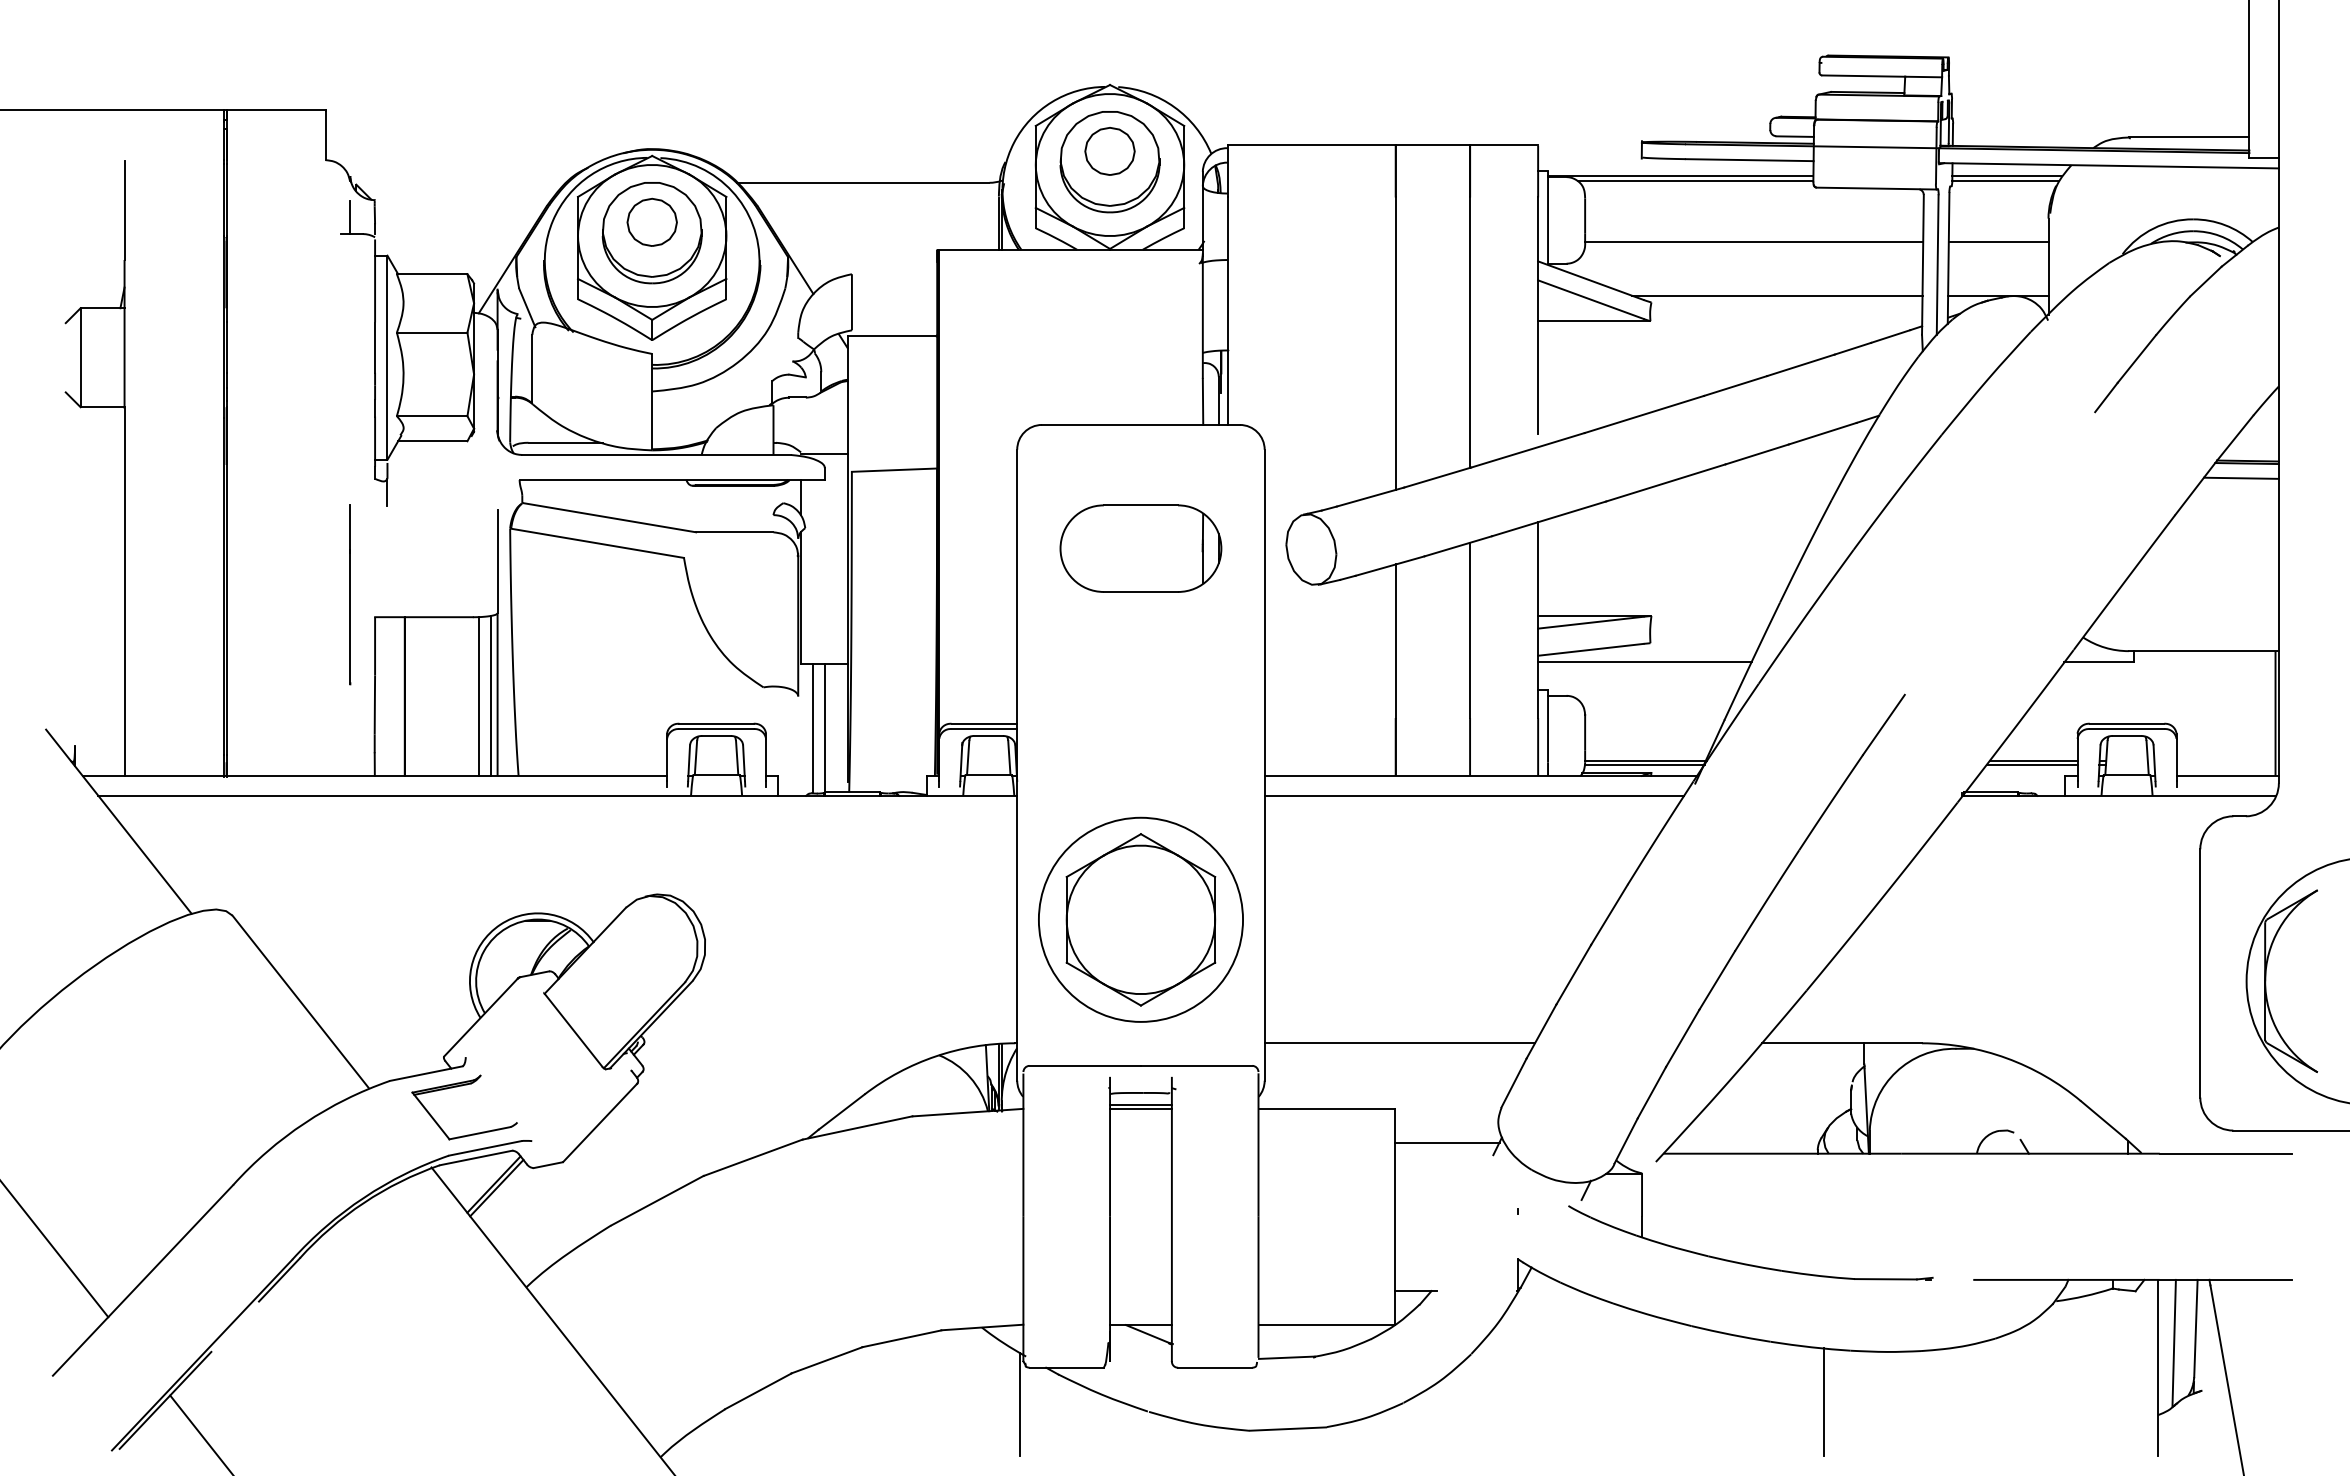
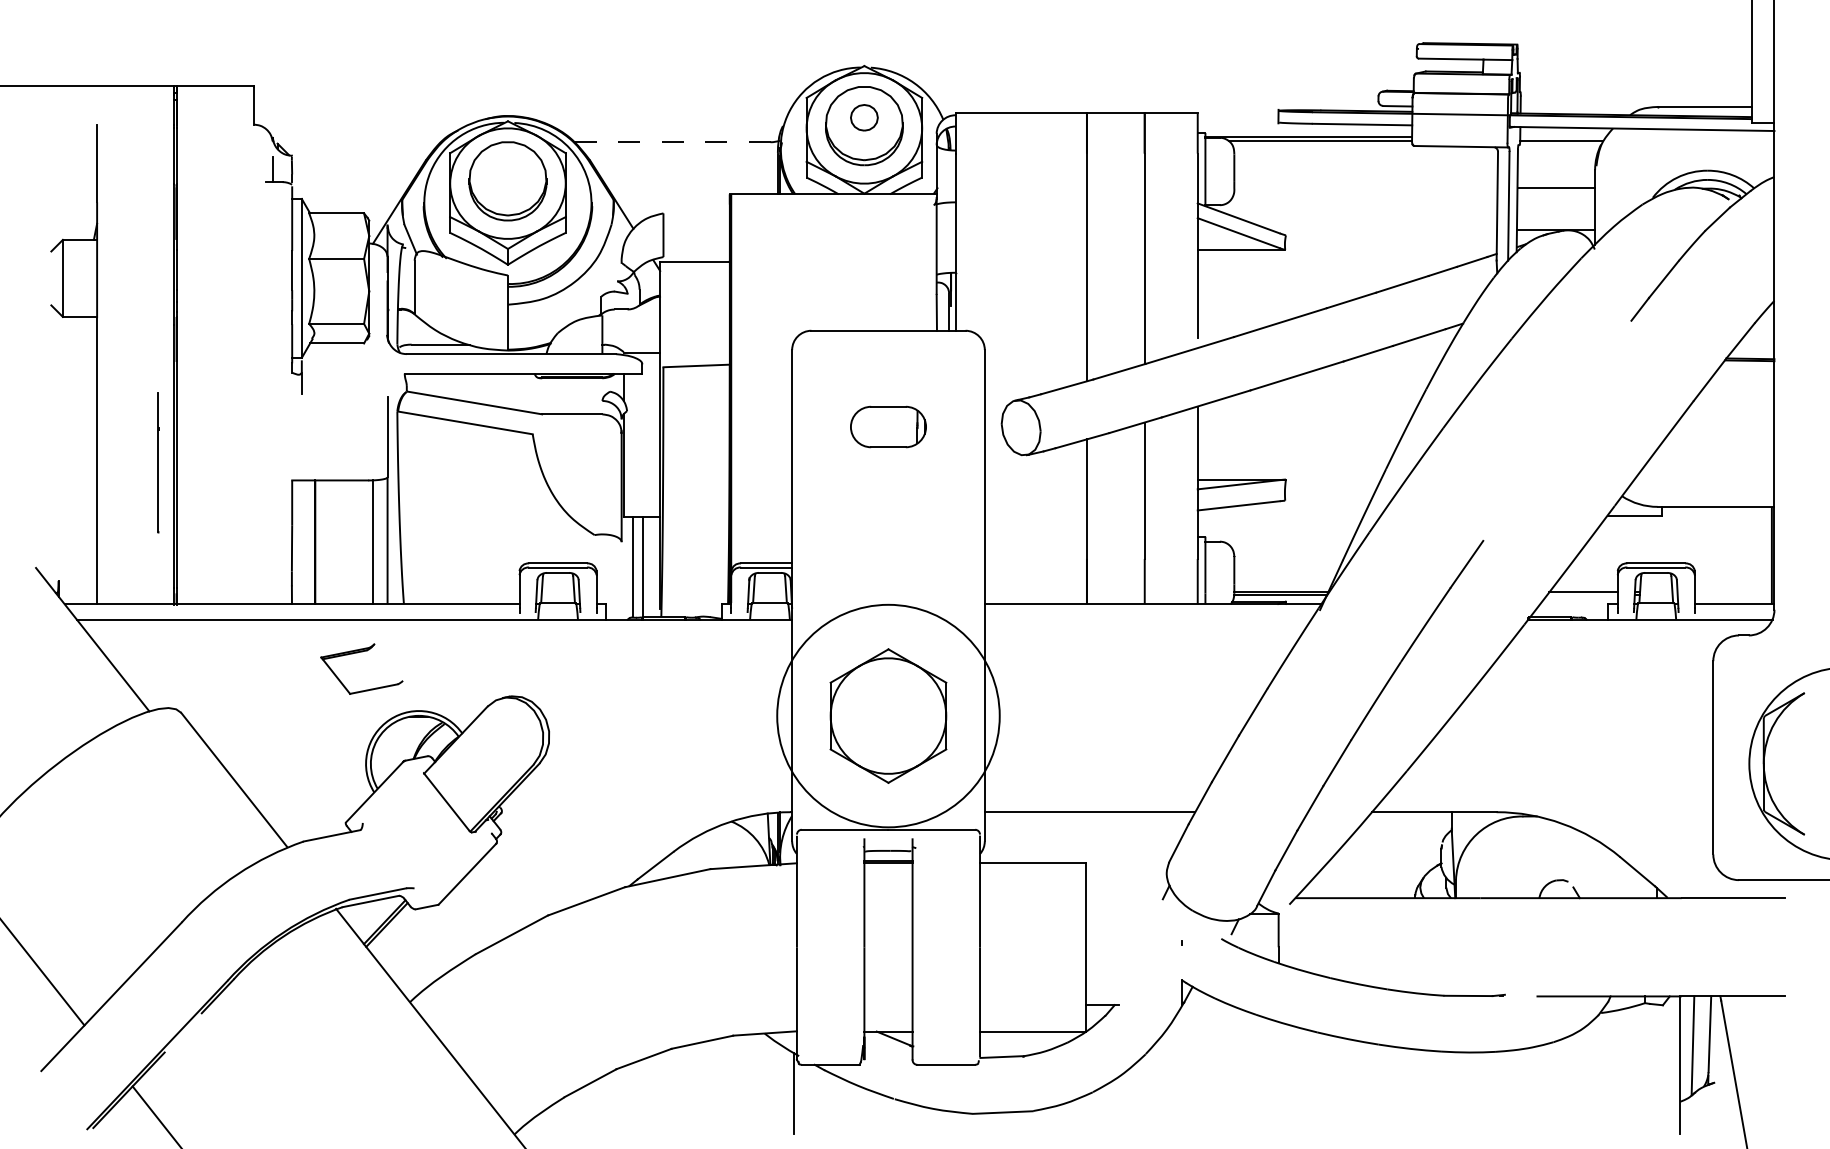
part: (1109, 151) -> (864, 117), size x0.7
line: (2007, 175) -> (1563, 136), removed
line: (862, 182) -> (671, 141), solid -> dashed
part: (651, 221) -> (507, 172), removed
line: (1754, 242) -> (1366, 188), removed
line: (1777, 295) -> (1384, 229), removed
line: (2240, 477) -> (1744, 371), removed
part: (1140, 548) -> (888, 426), size x0.6
line: (350, 594) -> (158, 462), moved
line: (1644, 662) -> (1280, 515), removed
line: (491, 695) -> (382, 541), removed
line: (2031, 764) -> (1581, 595), removed
line: (1474, 795) -> (1148, 619), removed
circle: (1140, 919) -> (888, 715), size x1.4
part: (462, 1086) -> (360, 652), moved
line: (1446, 1142) -> (1126, 889), removed
line: (1823, 1402) -> (1419, 1091), removed

